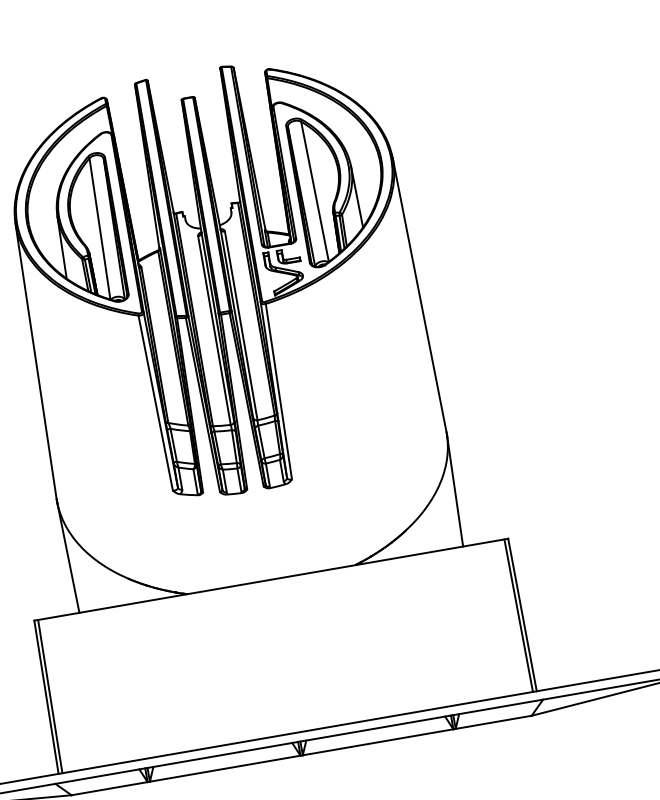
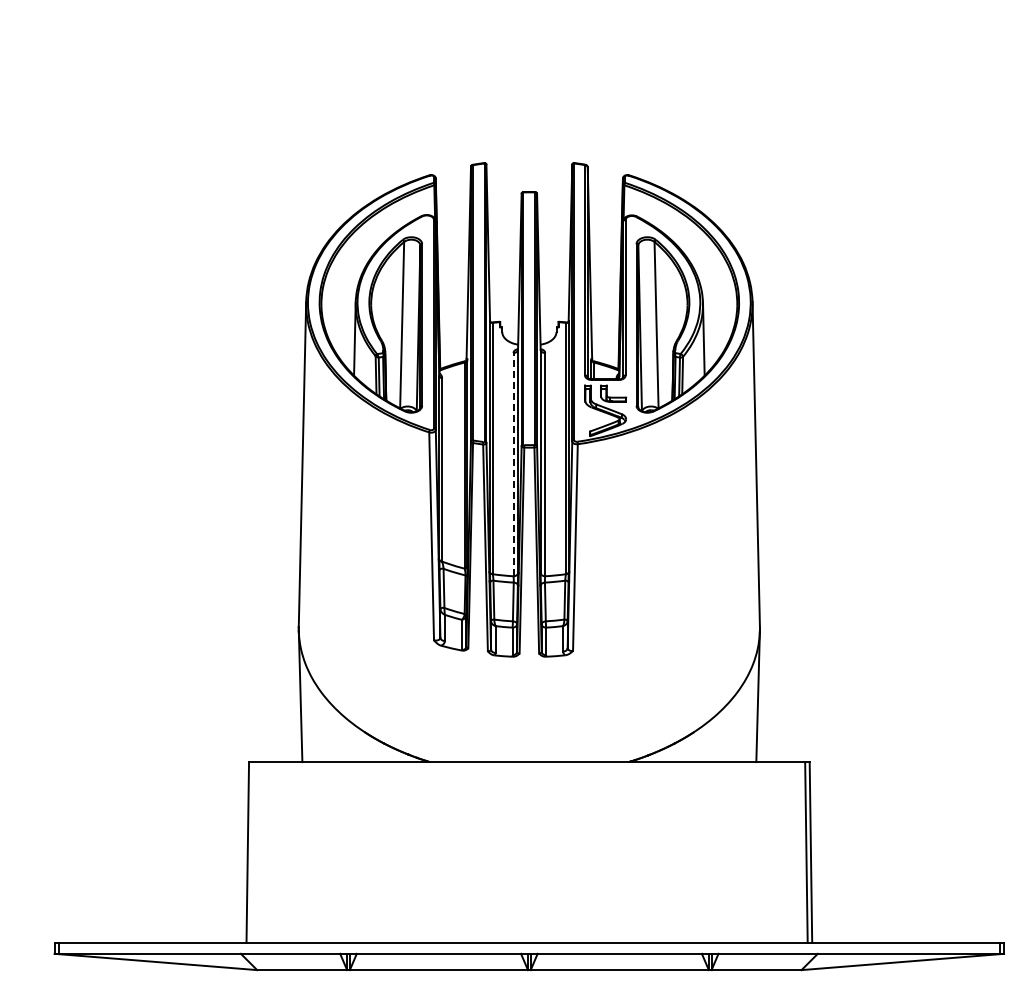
line: (214, 330) -> (513, 464), solid -> dashed
line: (50, 696) -> (252, 852), removed

